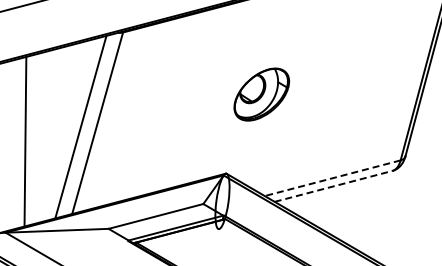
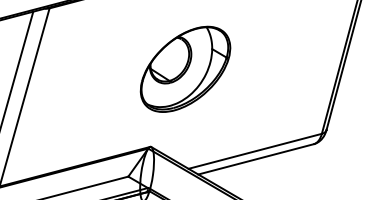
part: (261, 94) -> (185, 69), size x1.67
line: (332, 178) -> (255, 151), dashed -> solid
line: (333, 186) -> (256, 159), dashed -> solid

